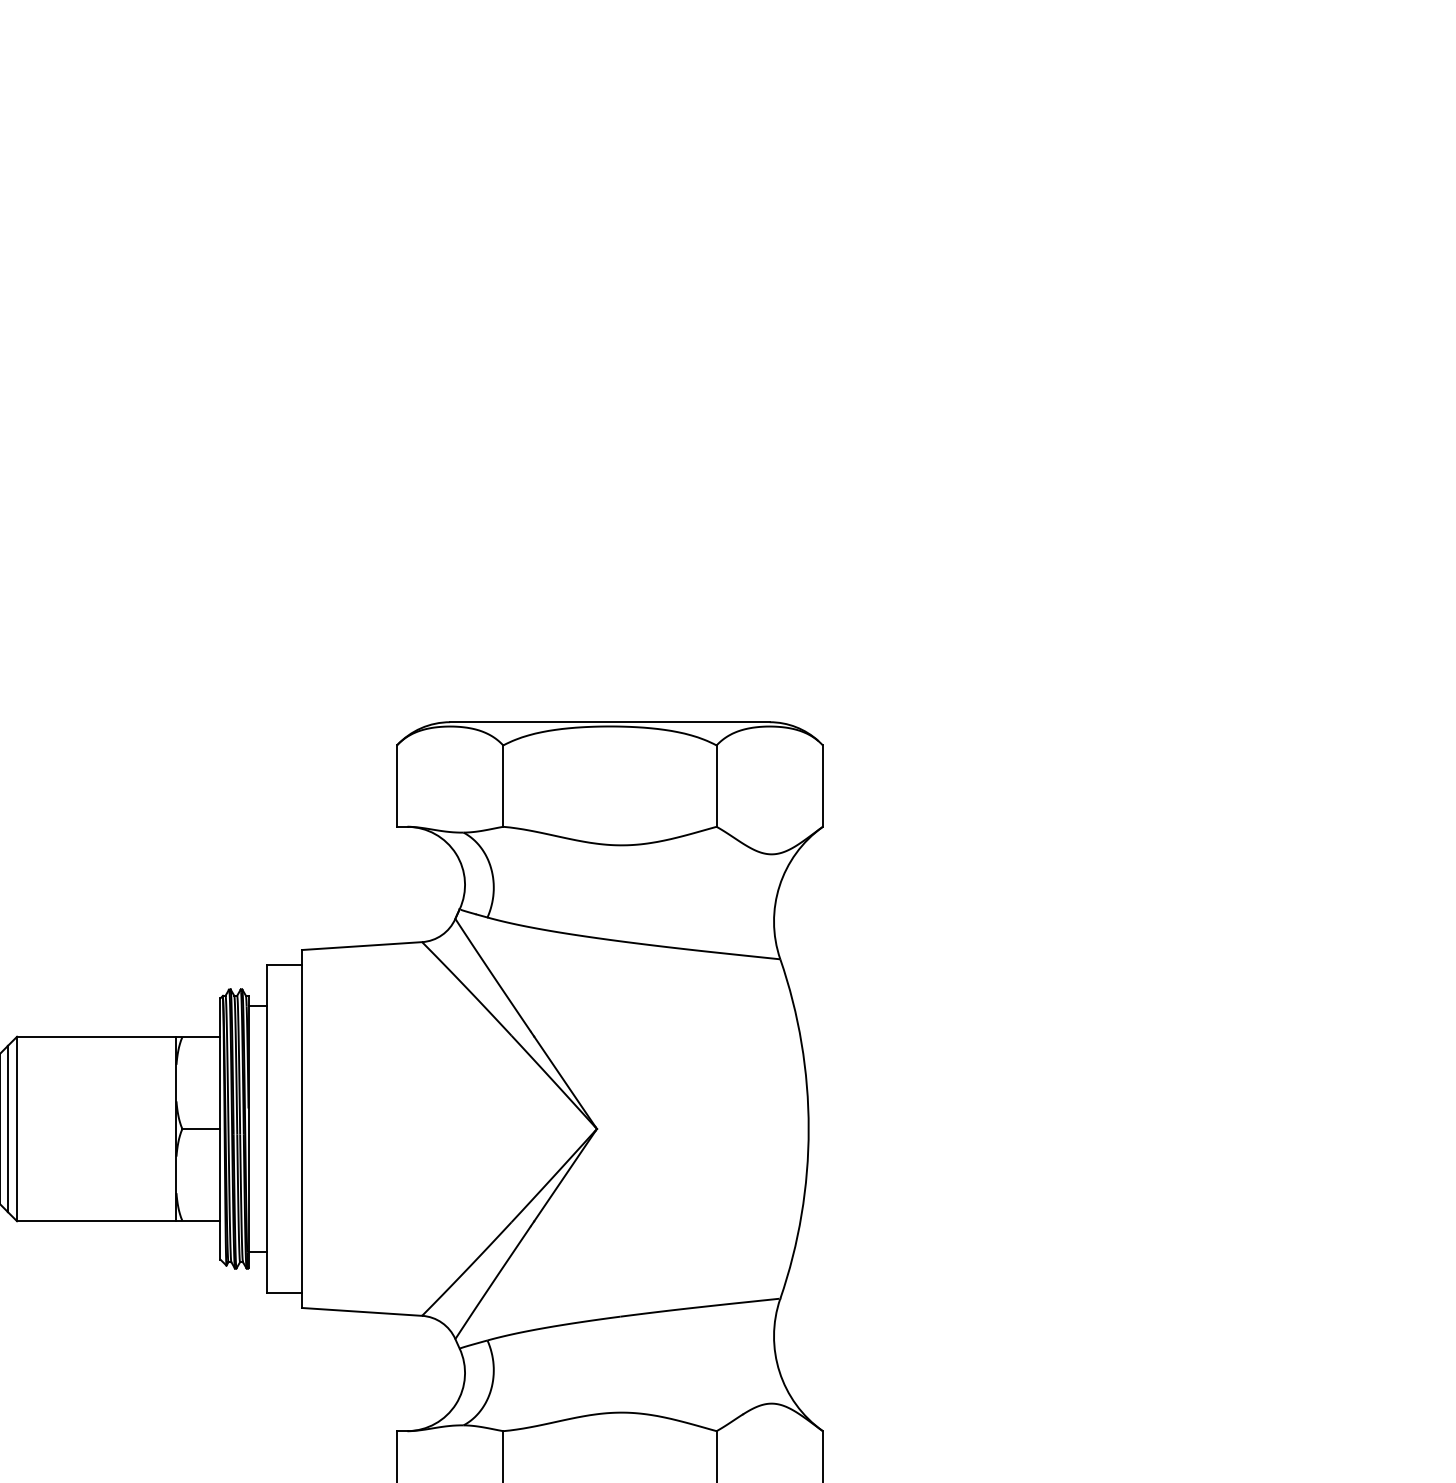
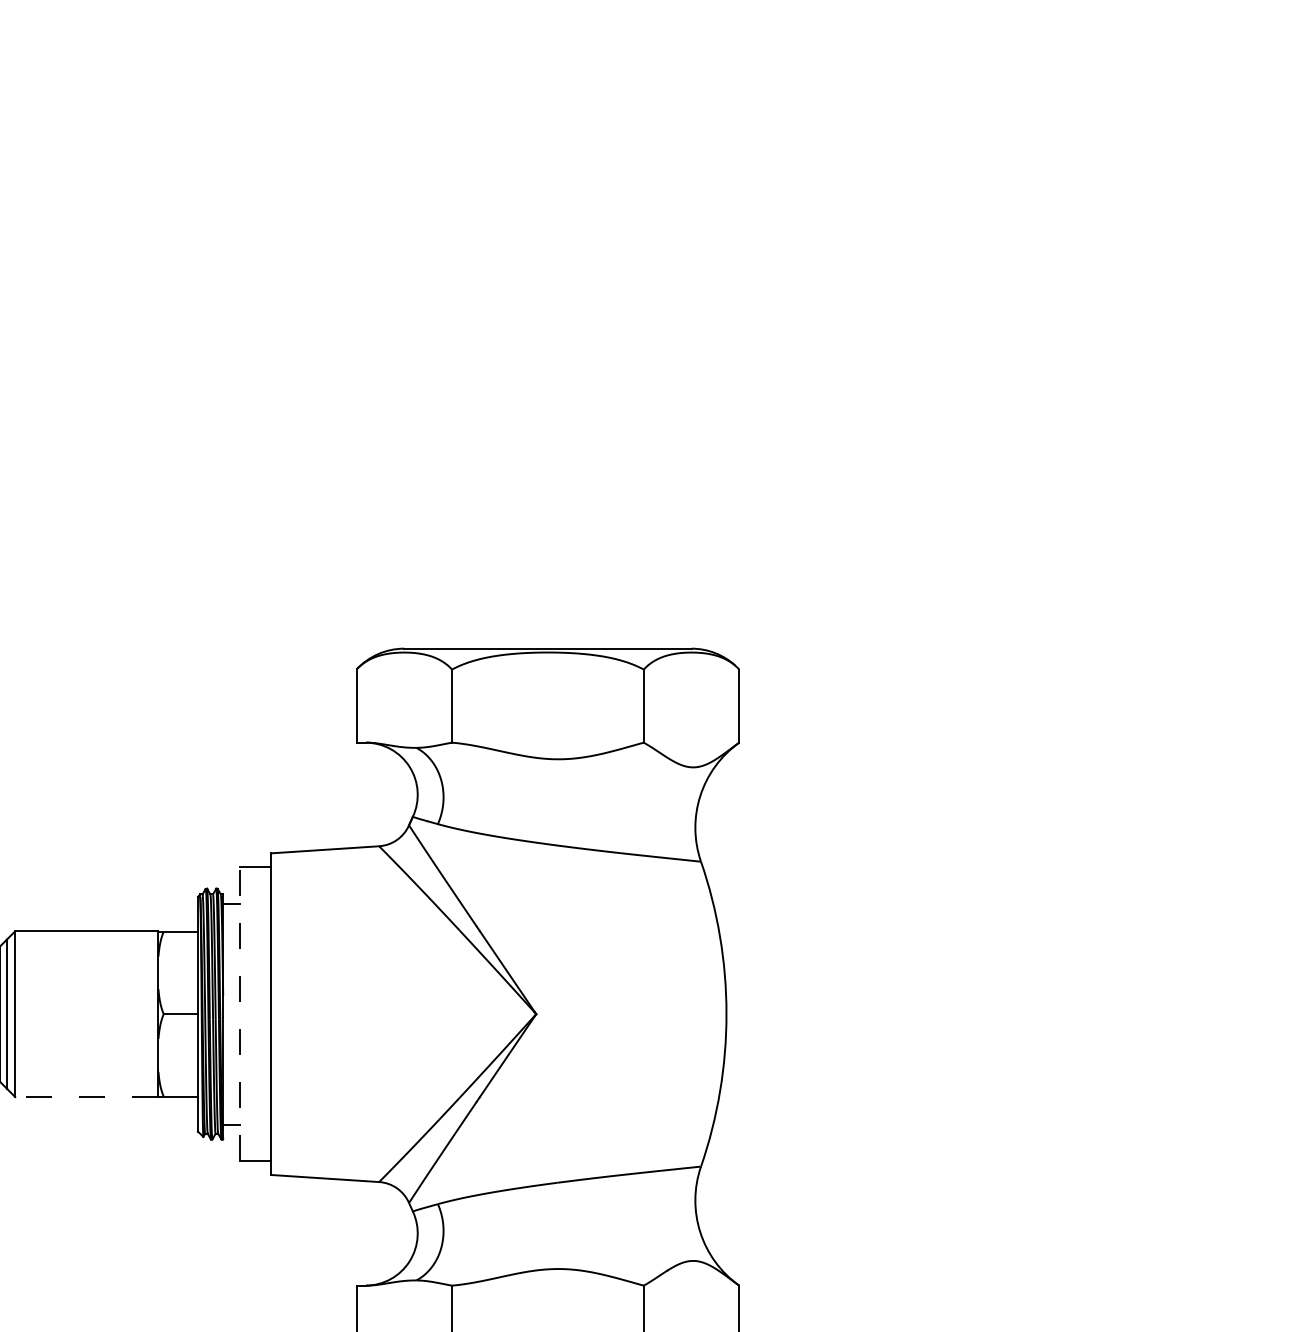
line: (267, 1129) -> (240, 1014), solid -> dashed
line: (96, 1221) -> (86, 1097), solid -> dashed

